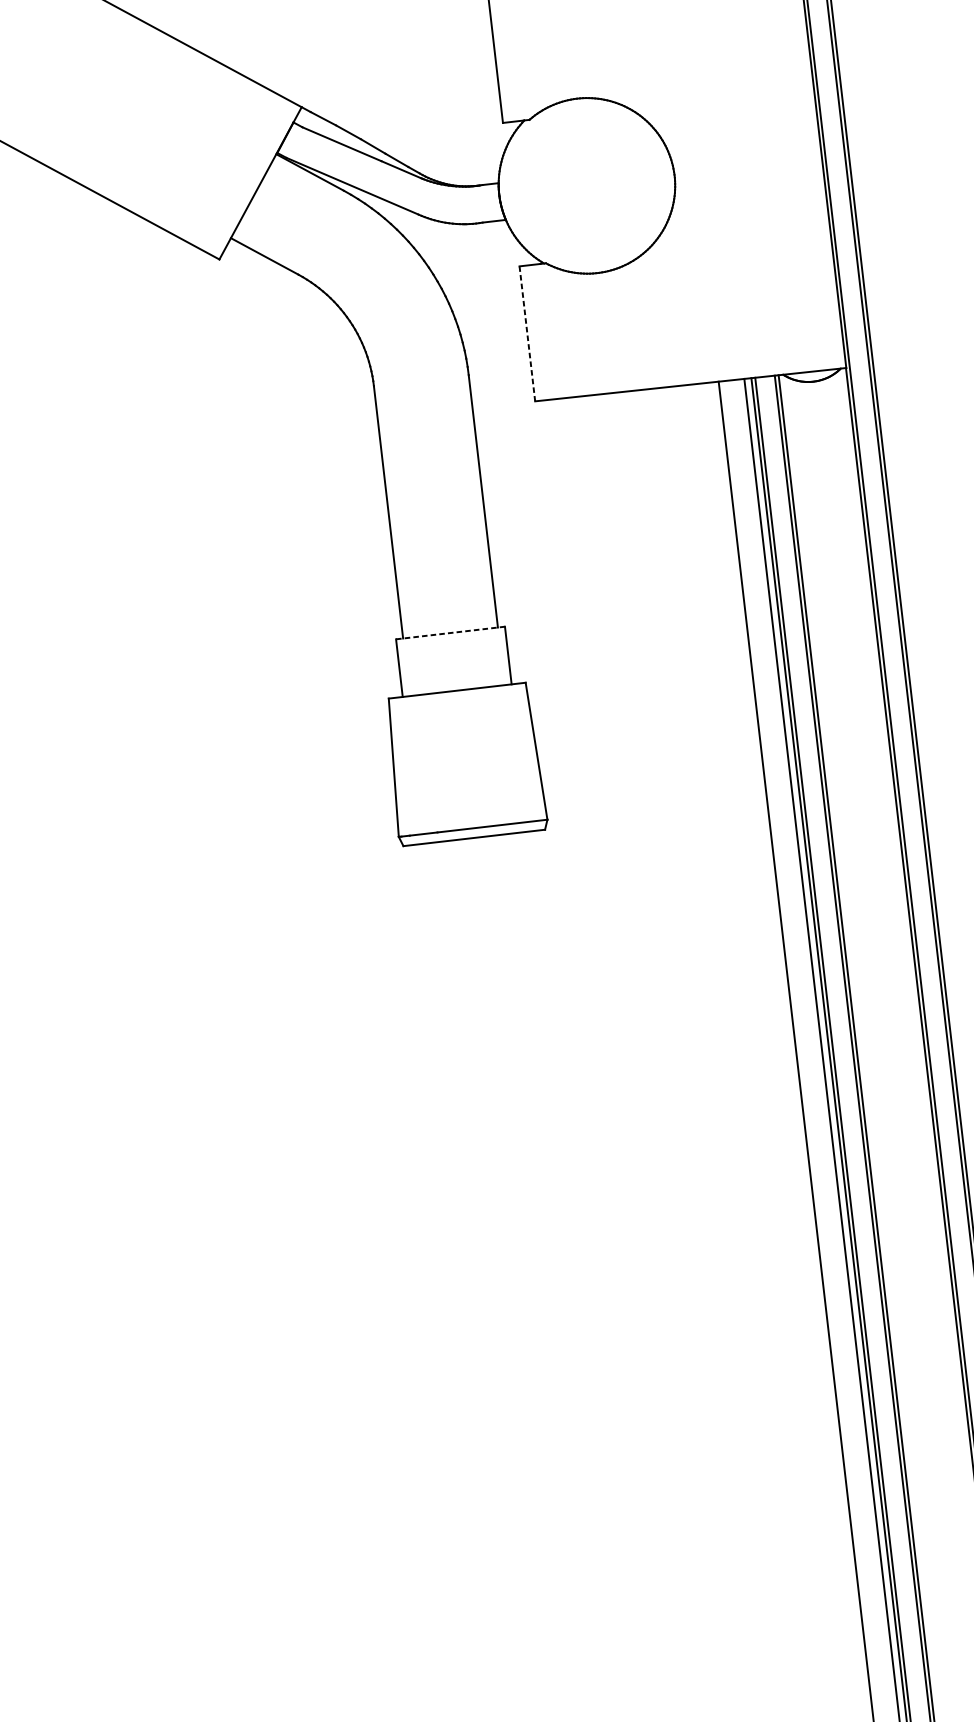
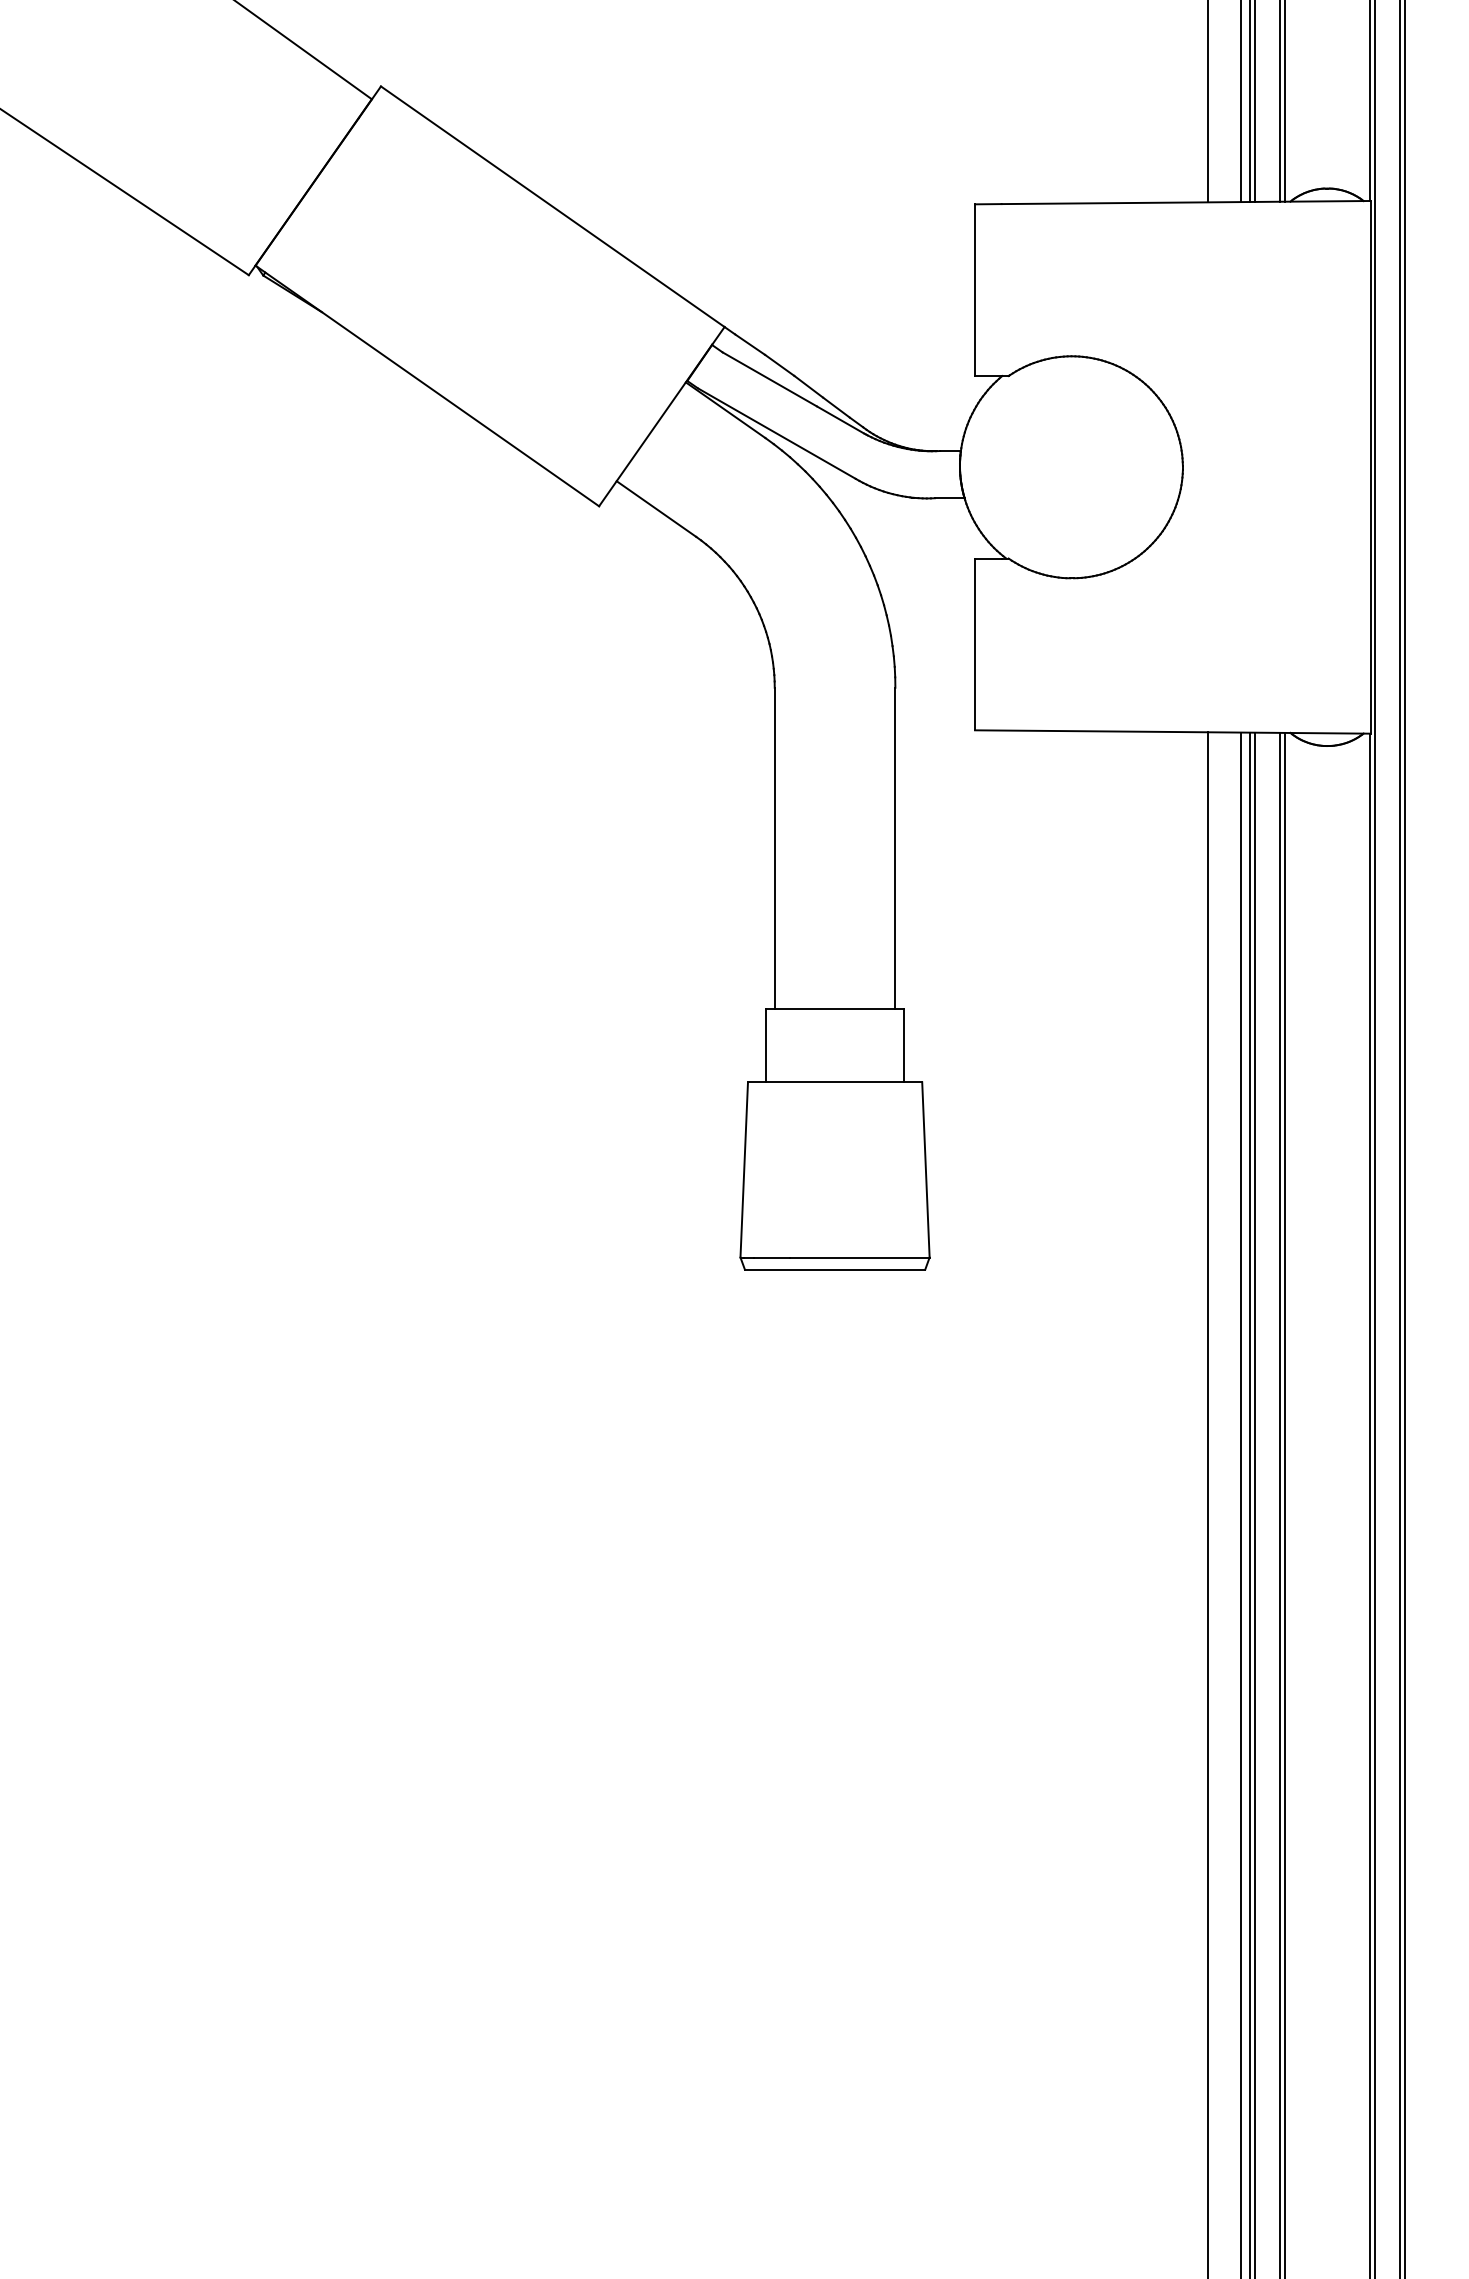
line: (527, 333) -> (975, 644), dashed -> solid
line: (450, 632) -> (835, 1008), dashed -> solid

